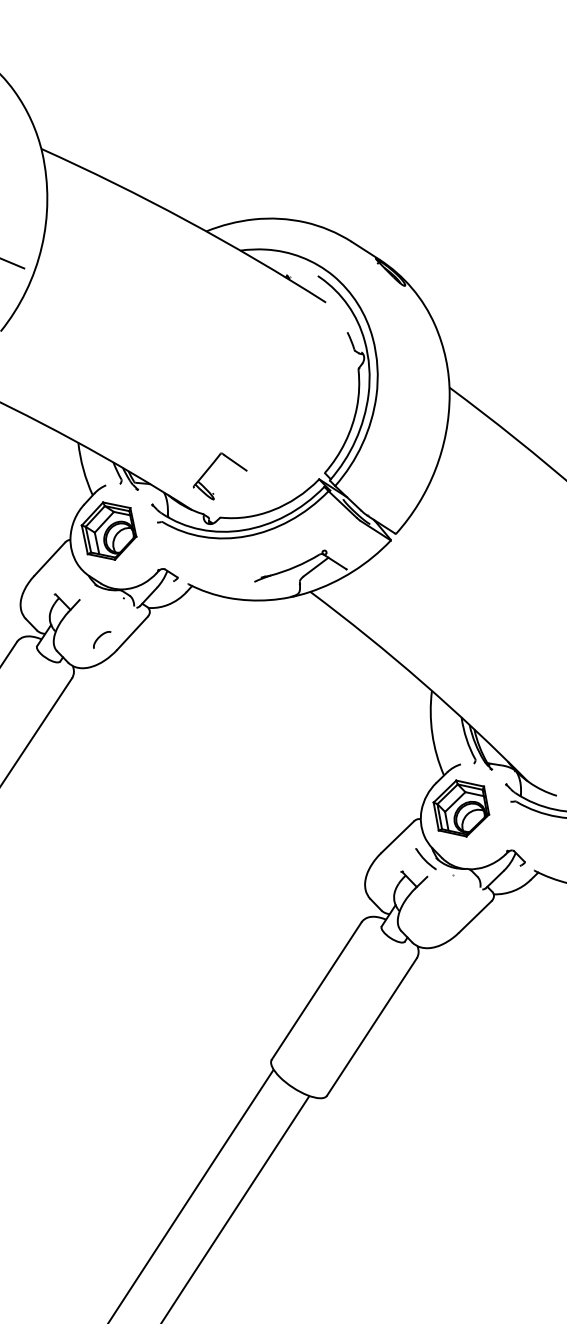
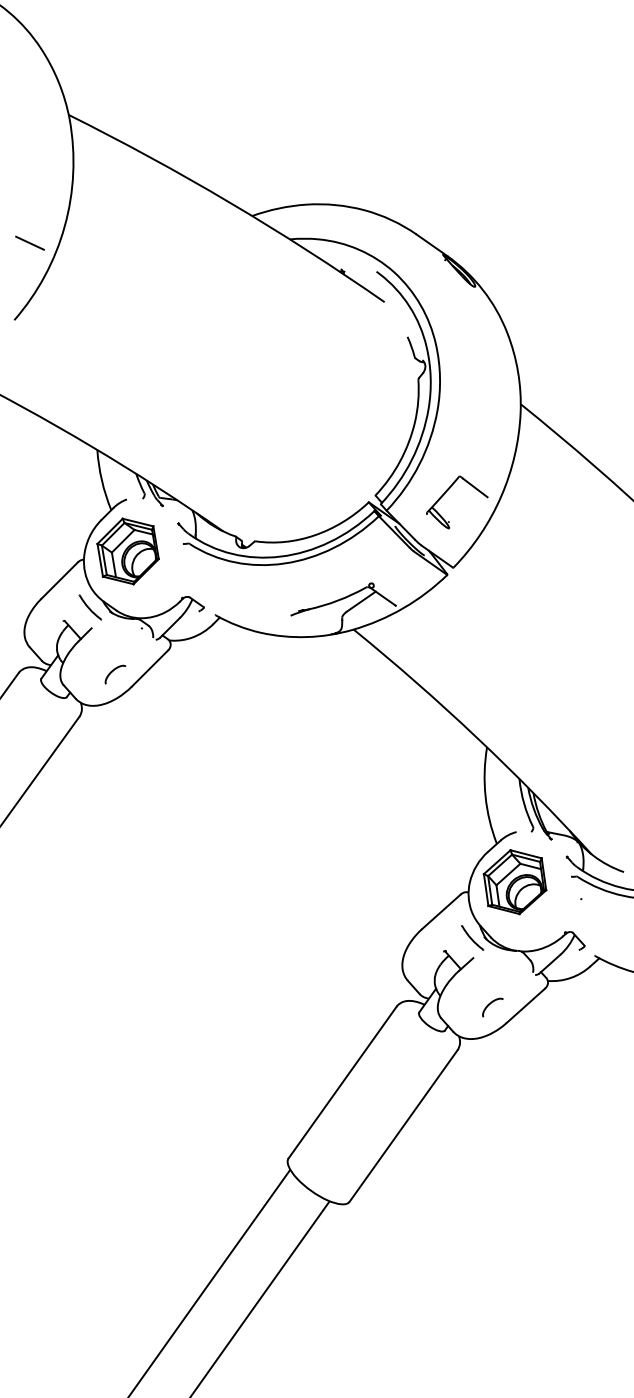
part: (210, 468) -> (446, 493), moved
part: (77, 581) -> (90, 607), added
curve: (445, 916) -> (492, 1003), added

